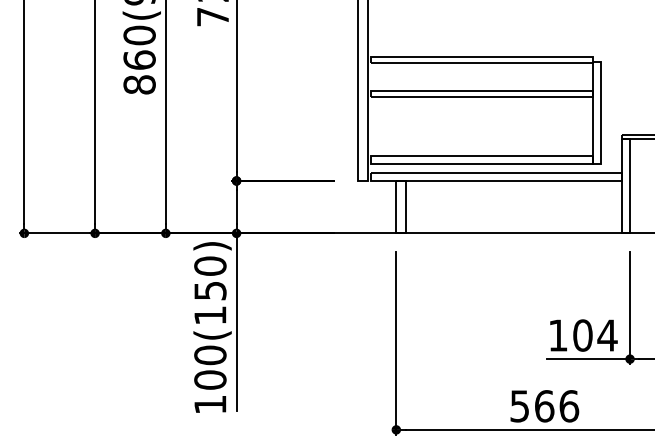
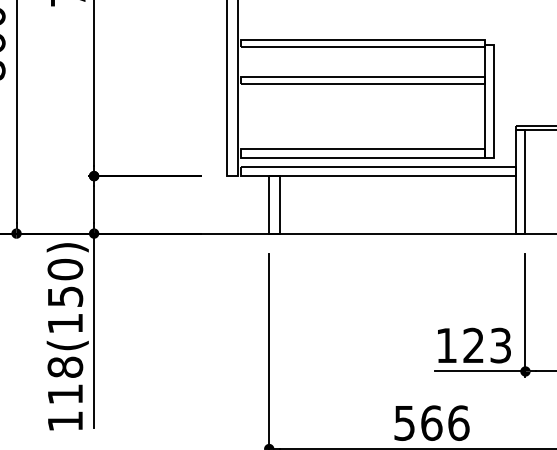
text: (595, 335) -> (487, 345), 104 -> 123
text: (210, 367) -> (65, 380), 100(150) -> 118(150)

